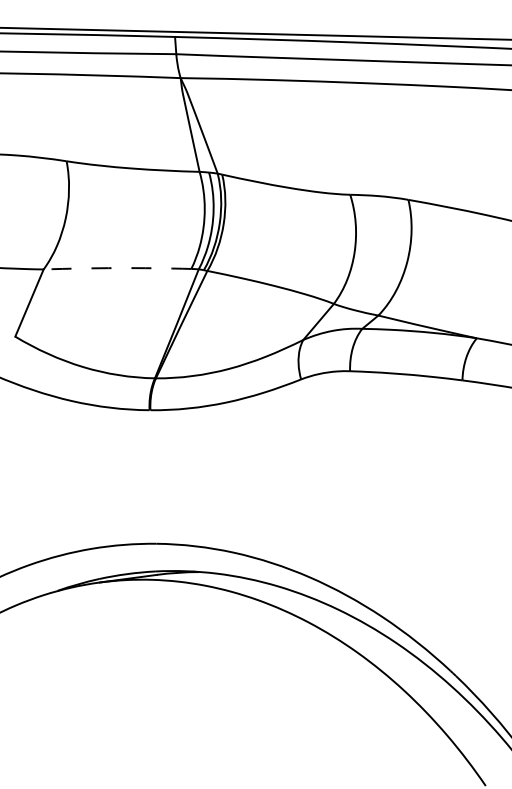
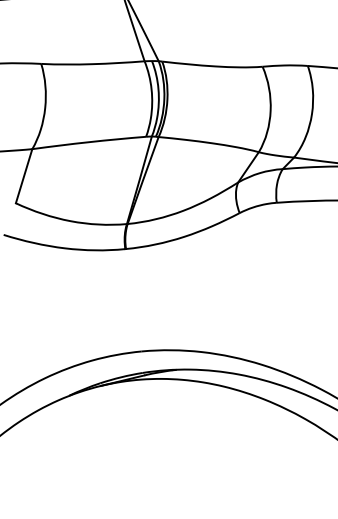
arc: (117, 268) -> (89, 142), dashed -> solid

